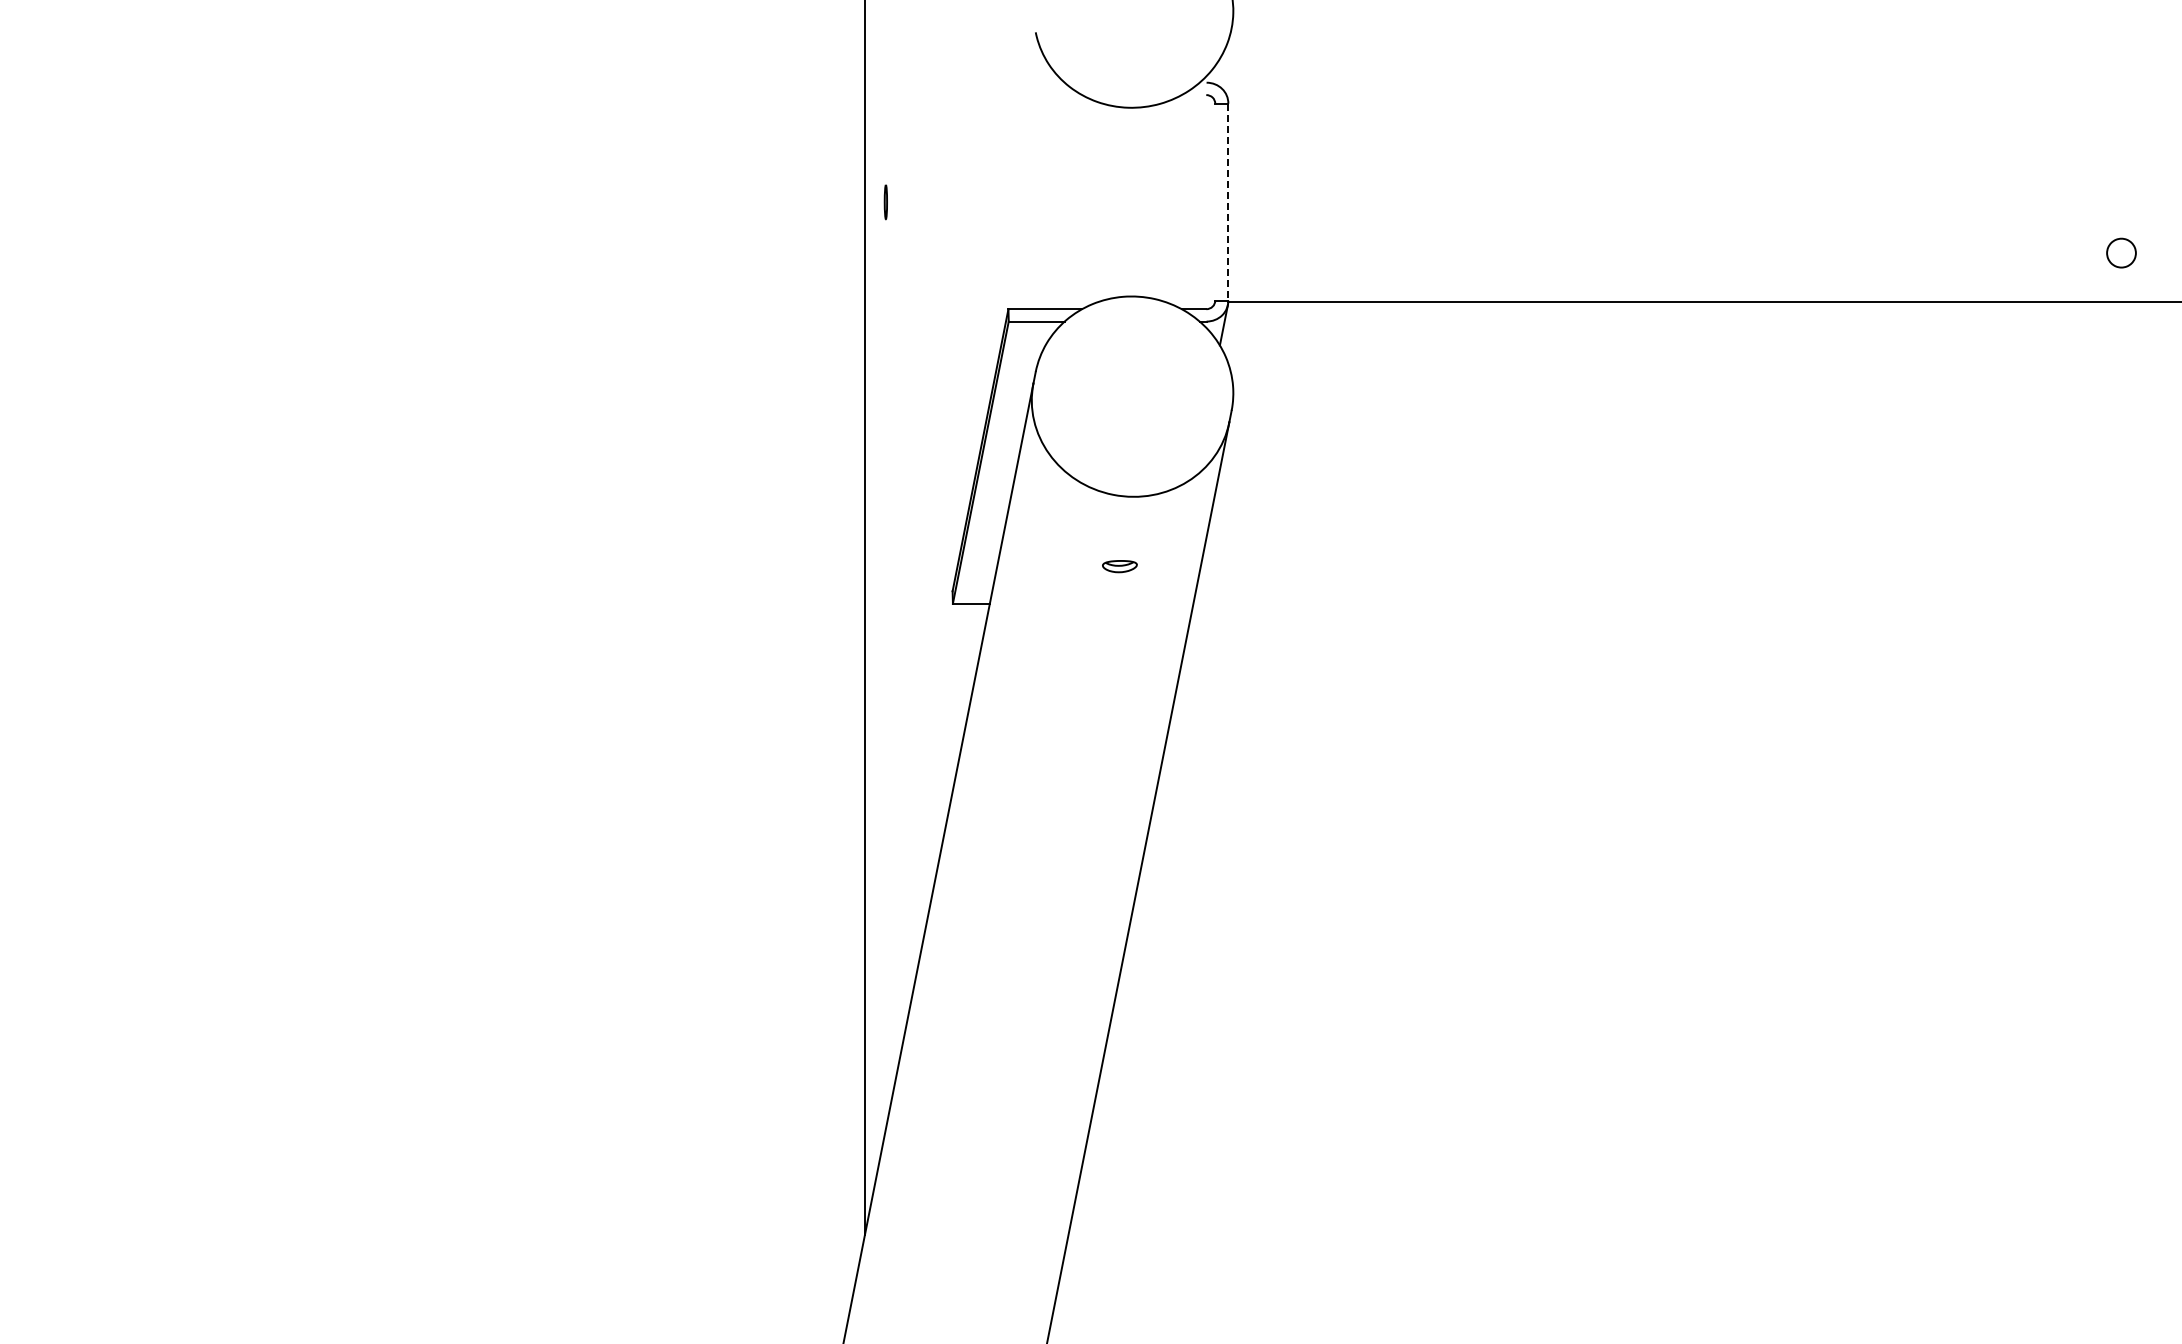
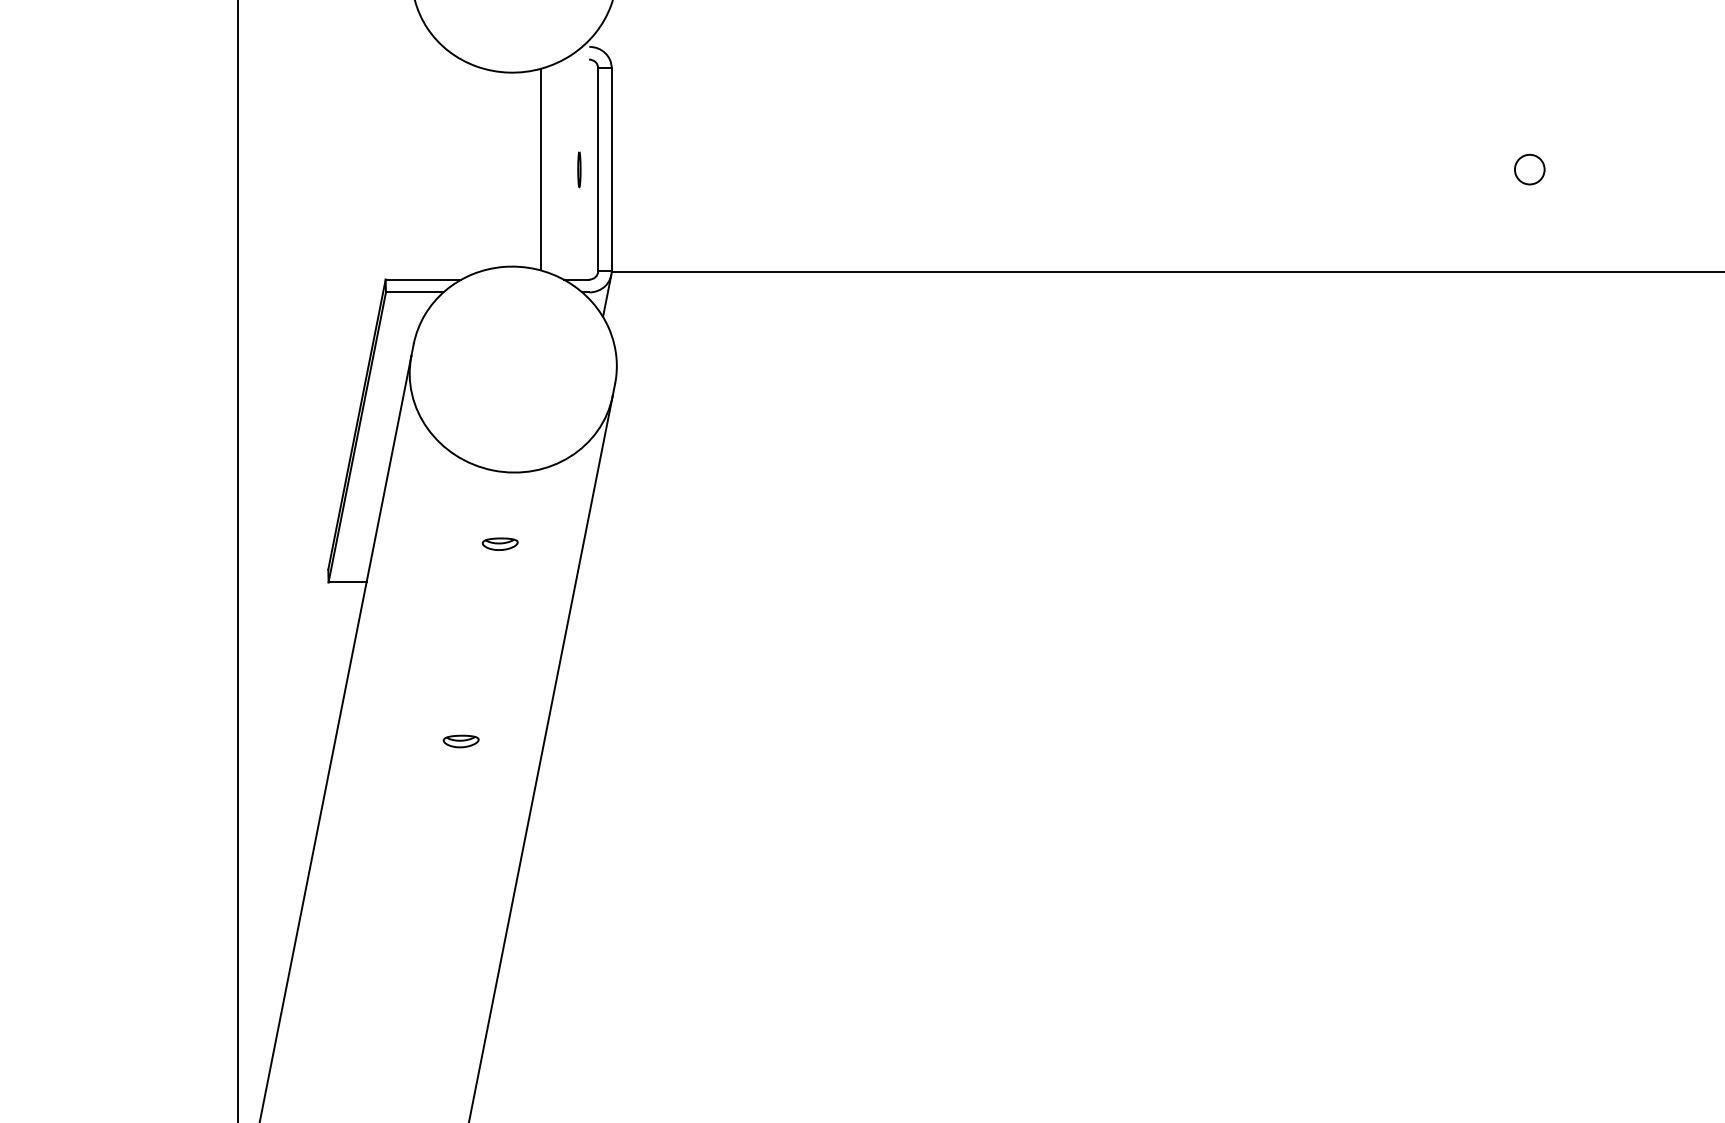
line: (1215, 201) -> (598, 168), added
line: (885, 202) -> (578, 170), moved
line: (1159, 202) -> (540, 170), added
line: (1228, 202) -> (611, 170), dashed -> solid
part: (2121, 252) -> (1529, 168), moved
part: (1081, 758) -> (460, 741), added

